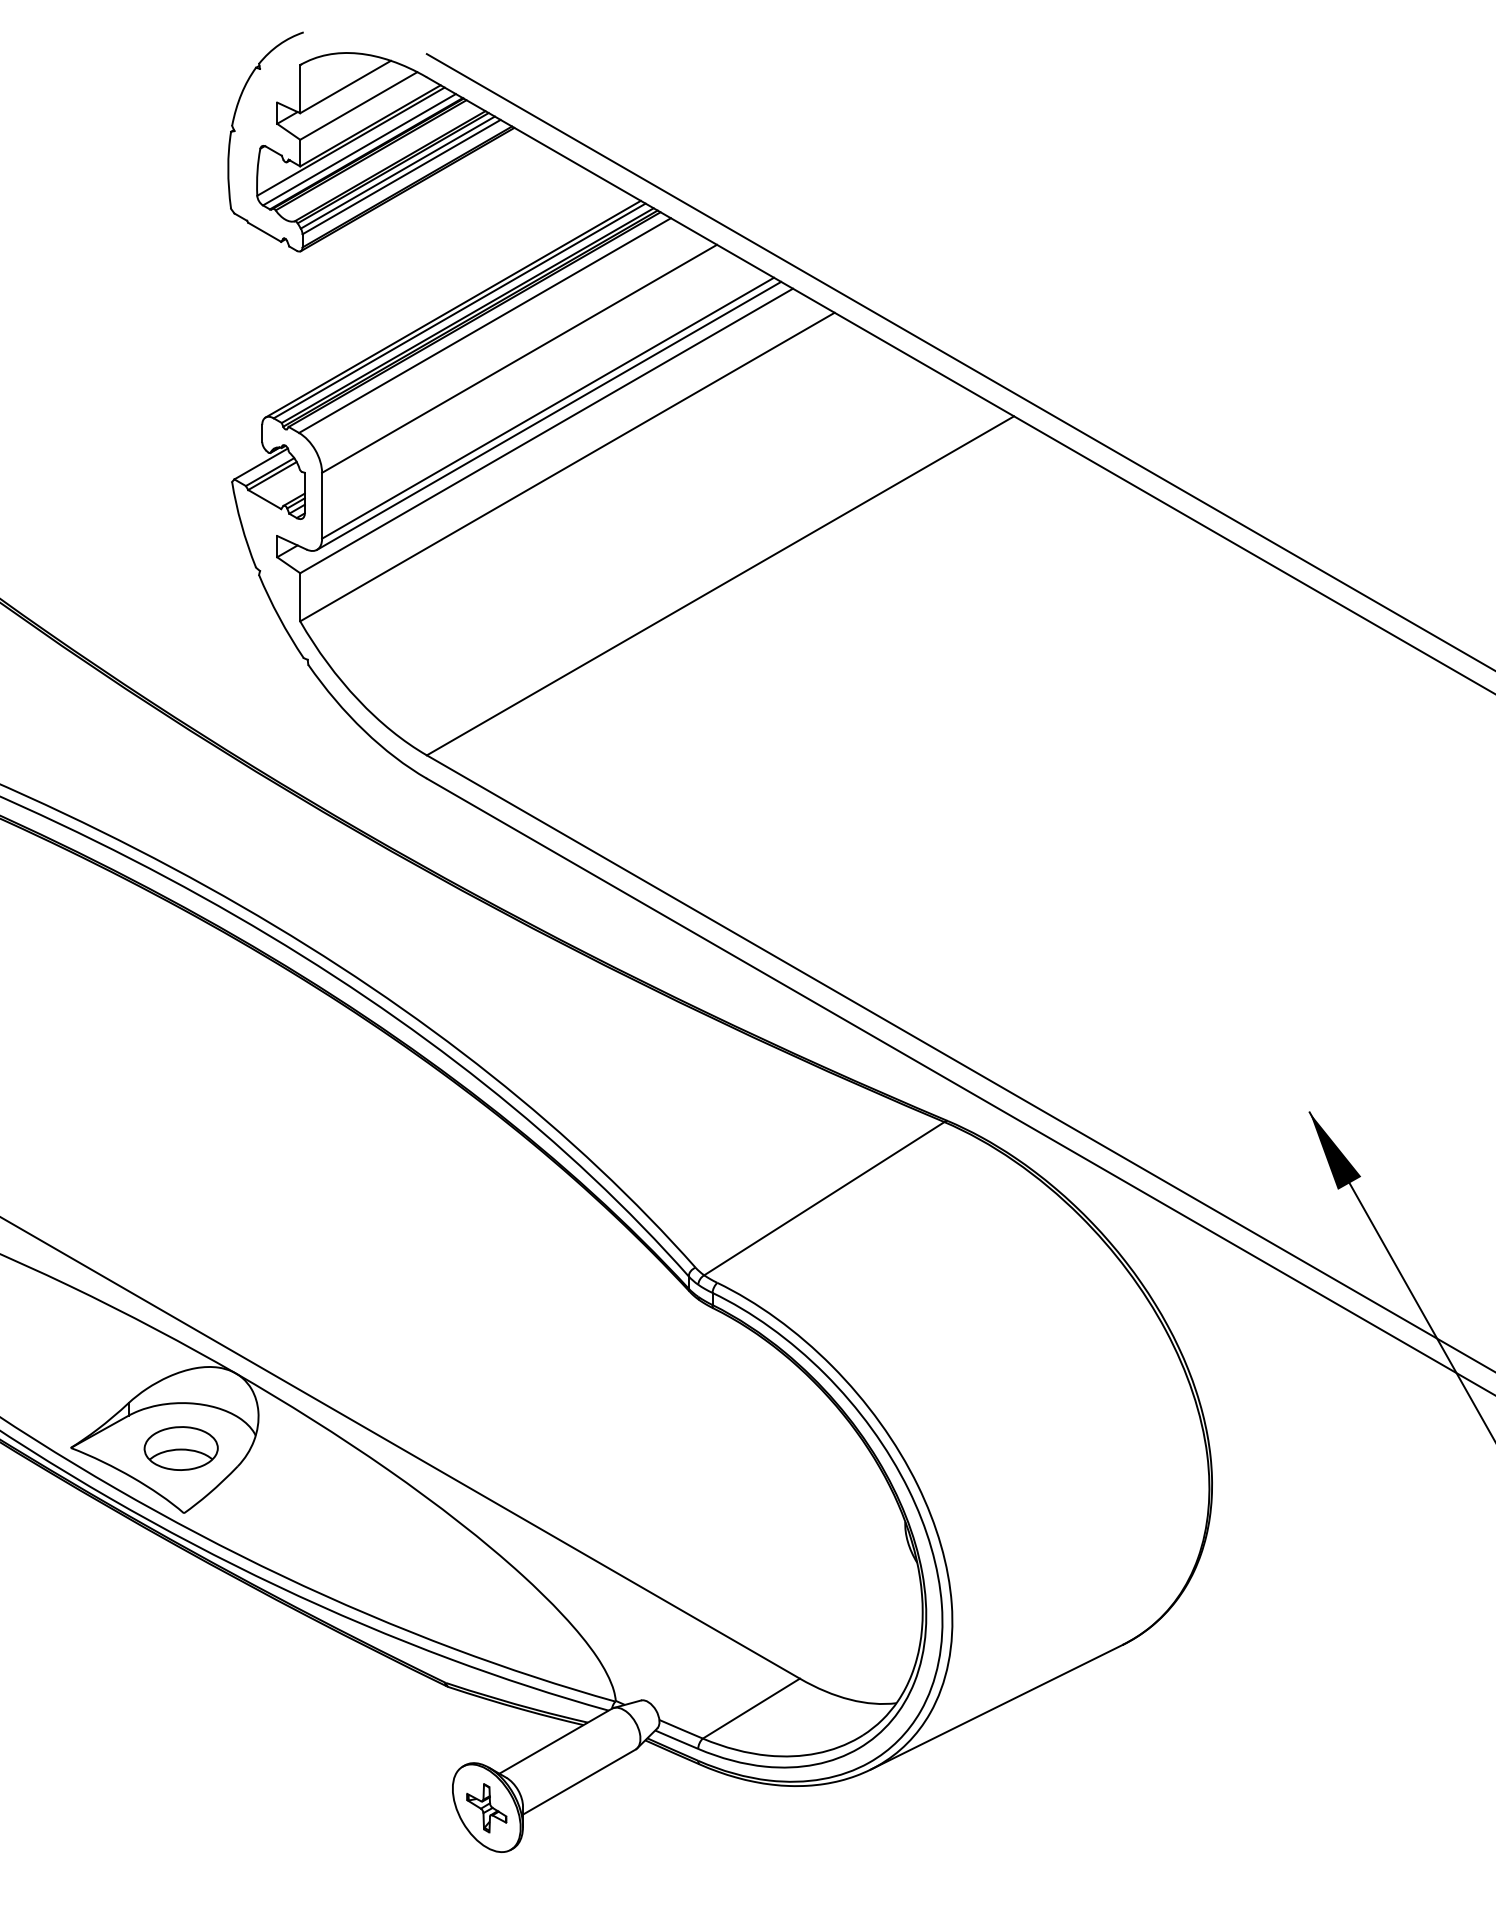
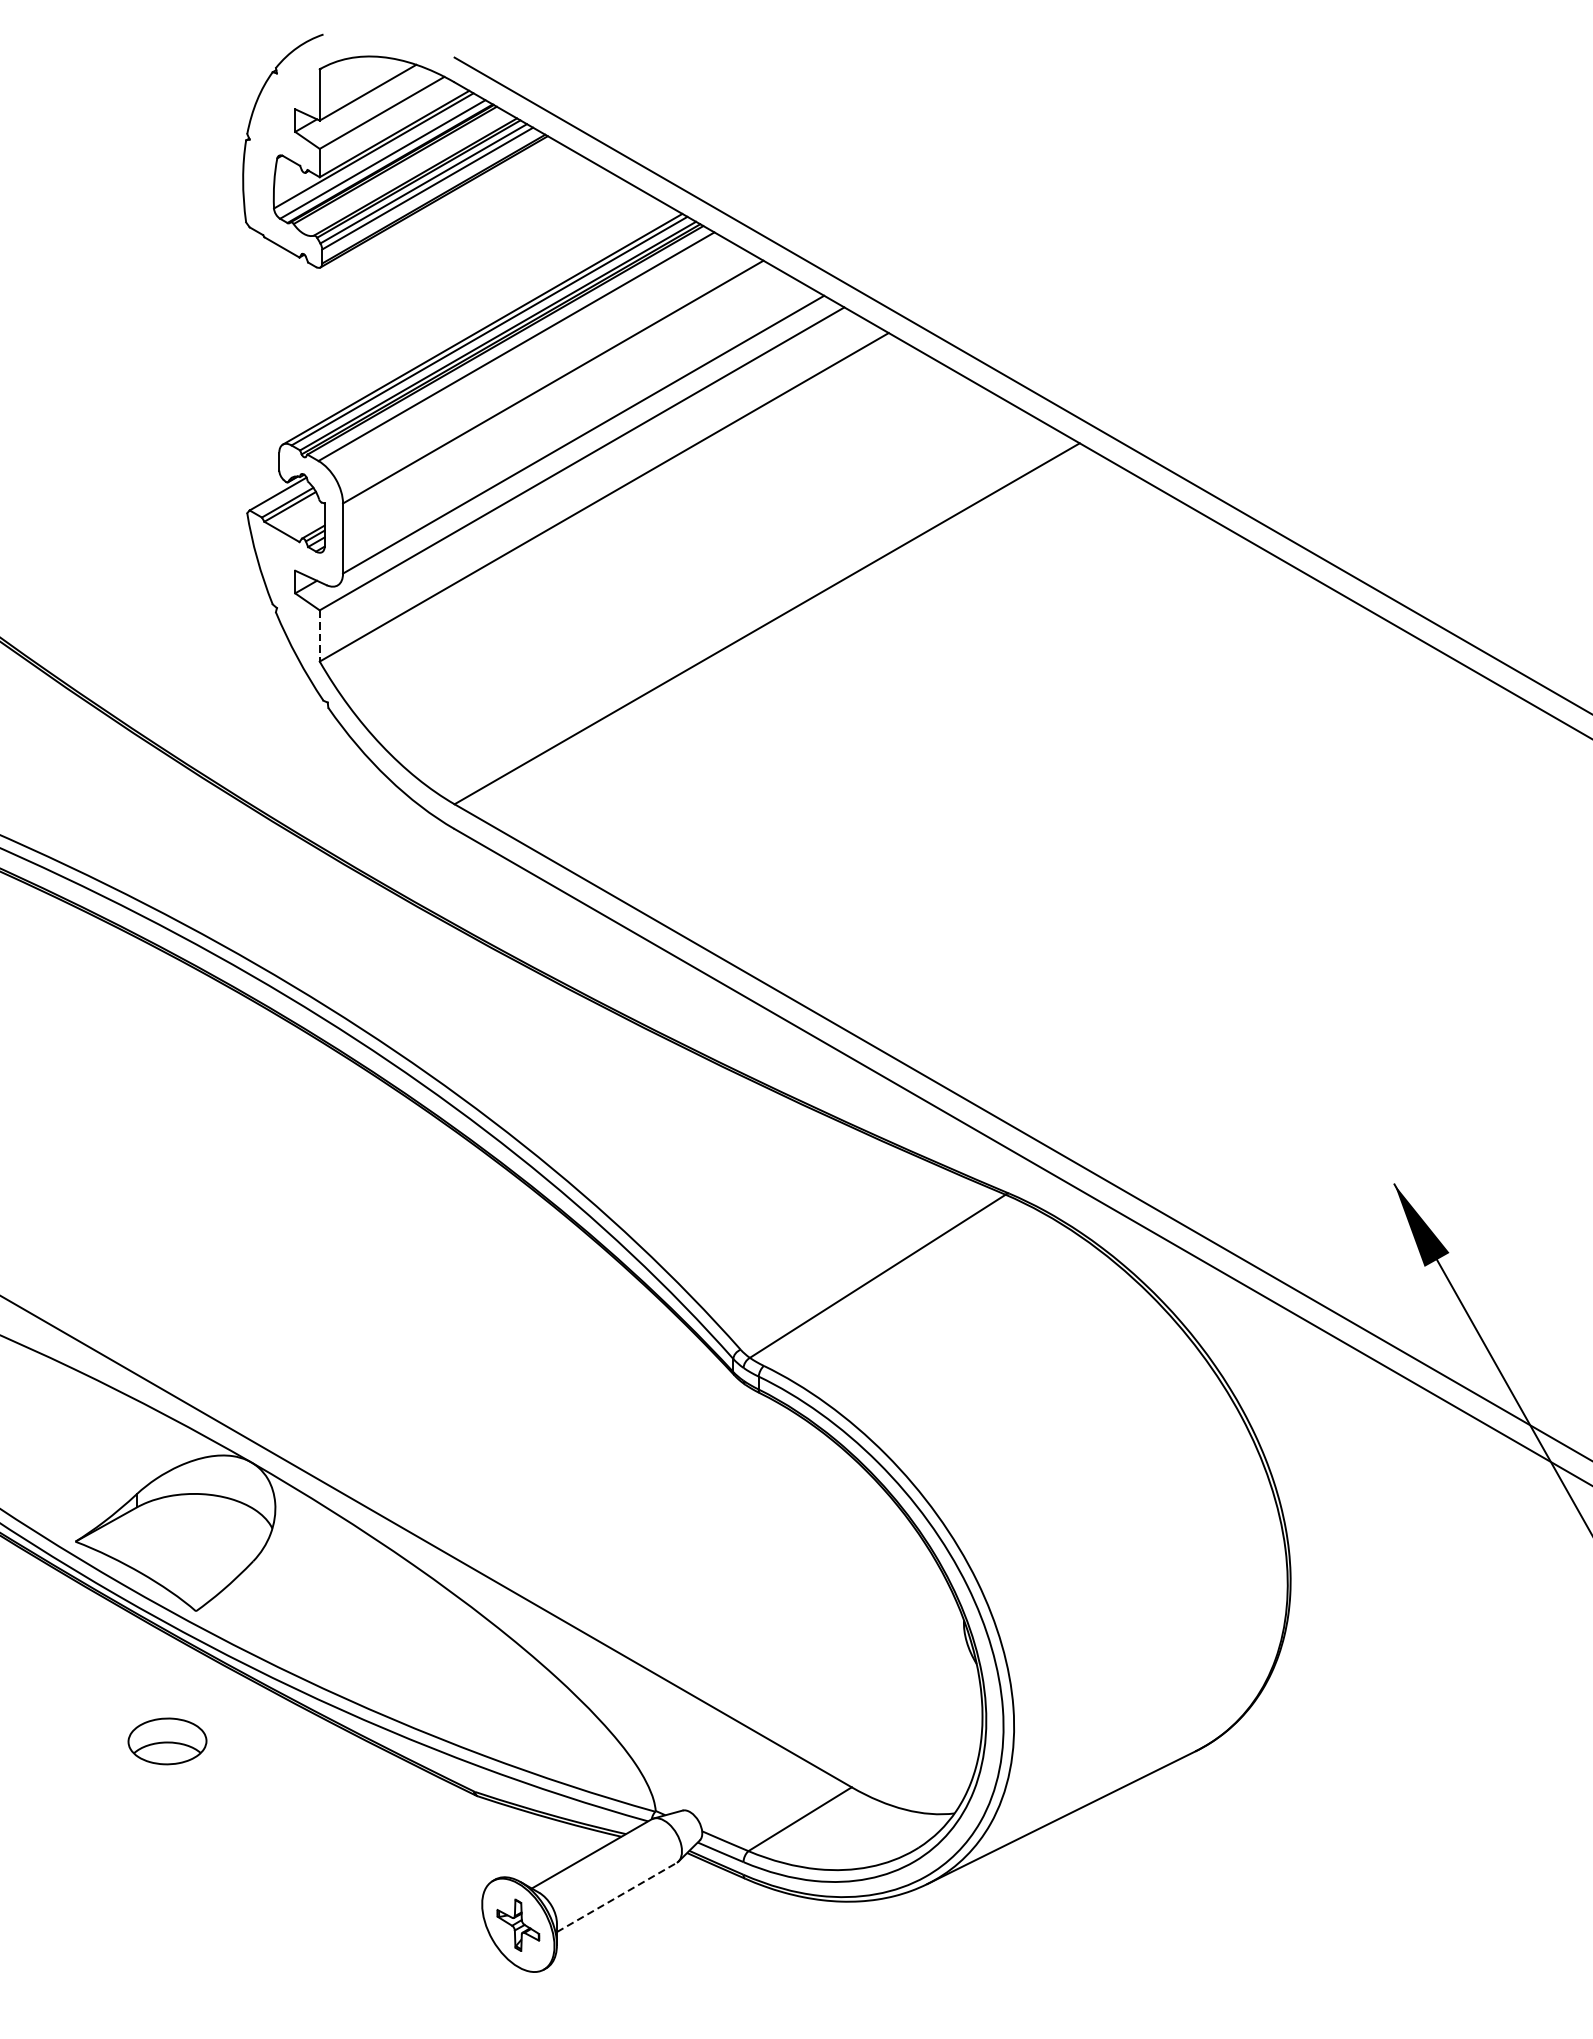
line: (549, 415) -> (585, 442), removed
line: (300, 597) -> (320, 636), solid -> dashed
part: (180, 1448) -> (166, 1741), moved
line: (579, 1782) -> (617, 1897), solid -> dashed

